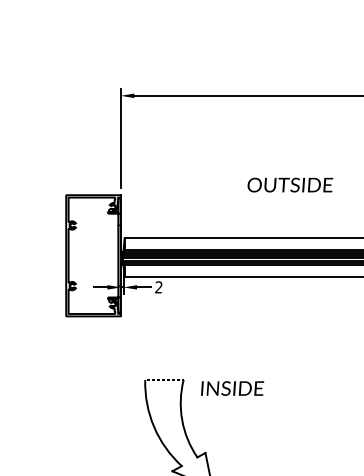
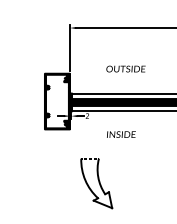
text: (289, 183) -> (125, 68), moved
text: (232, 388) -> (121, 134), moved

